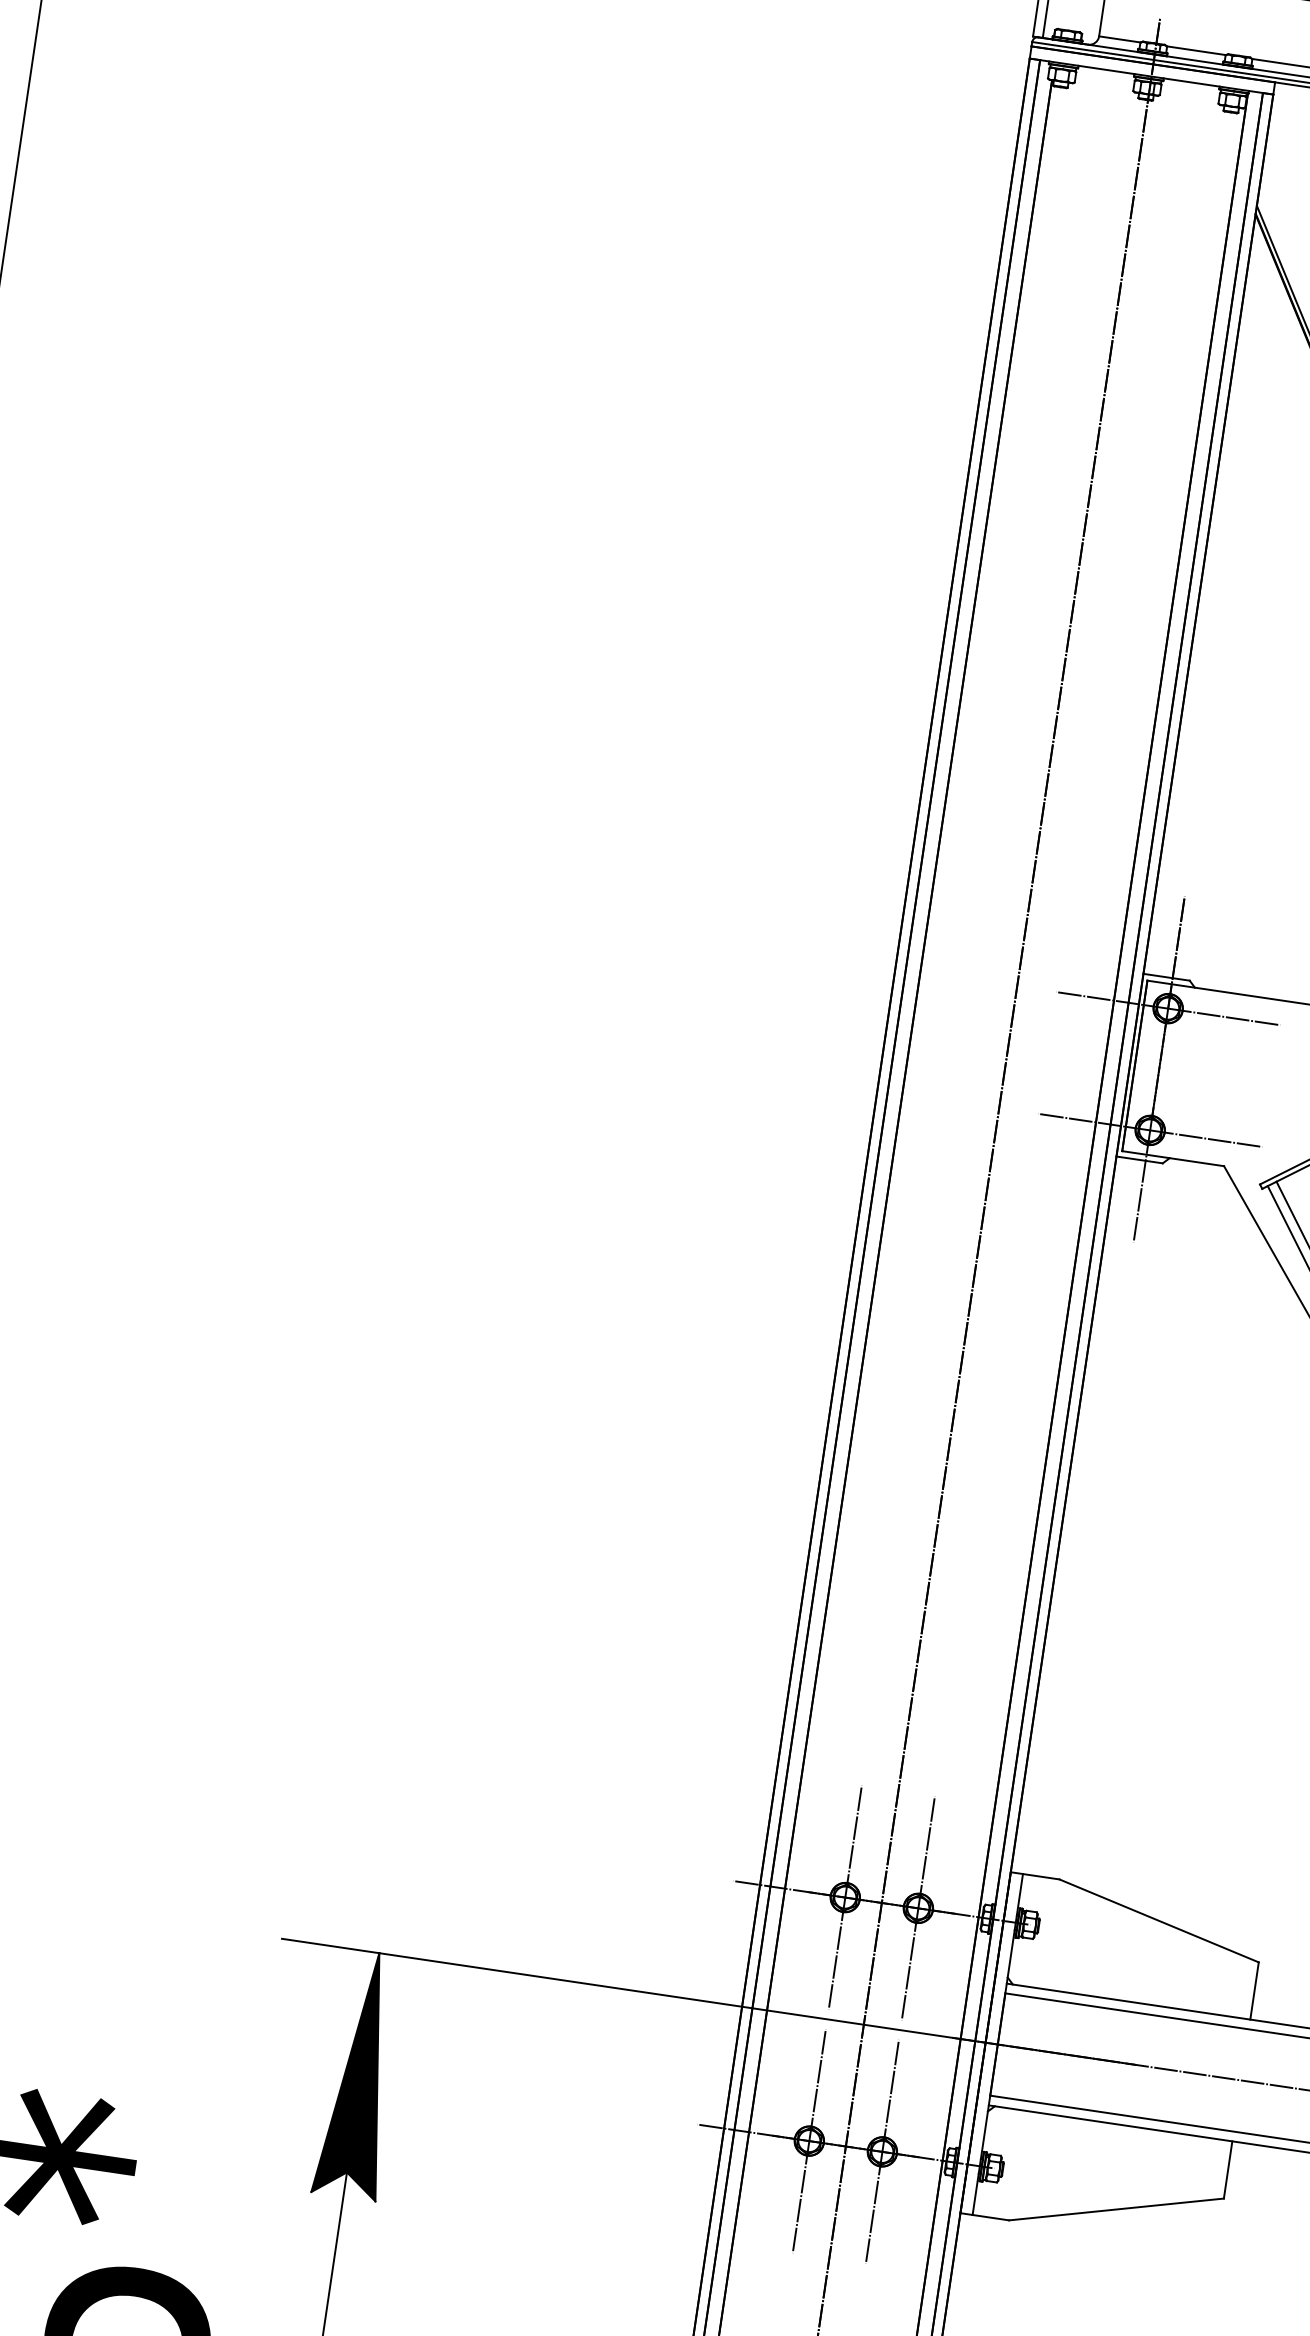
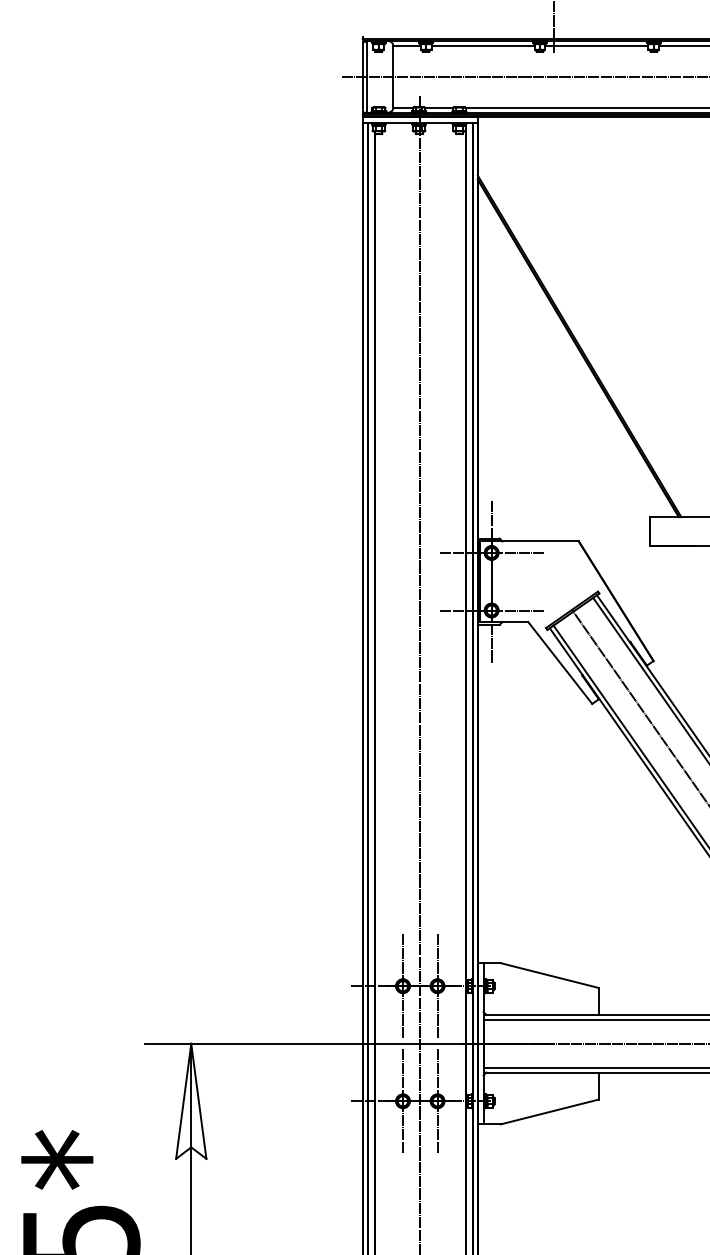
fill: (362, 2073) -> (191, 1100), removed

